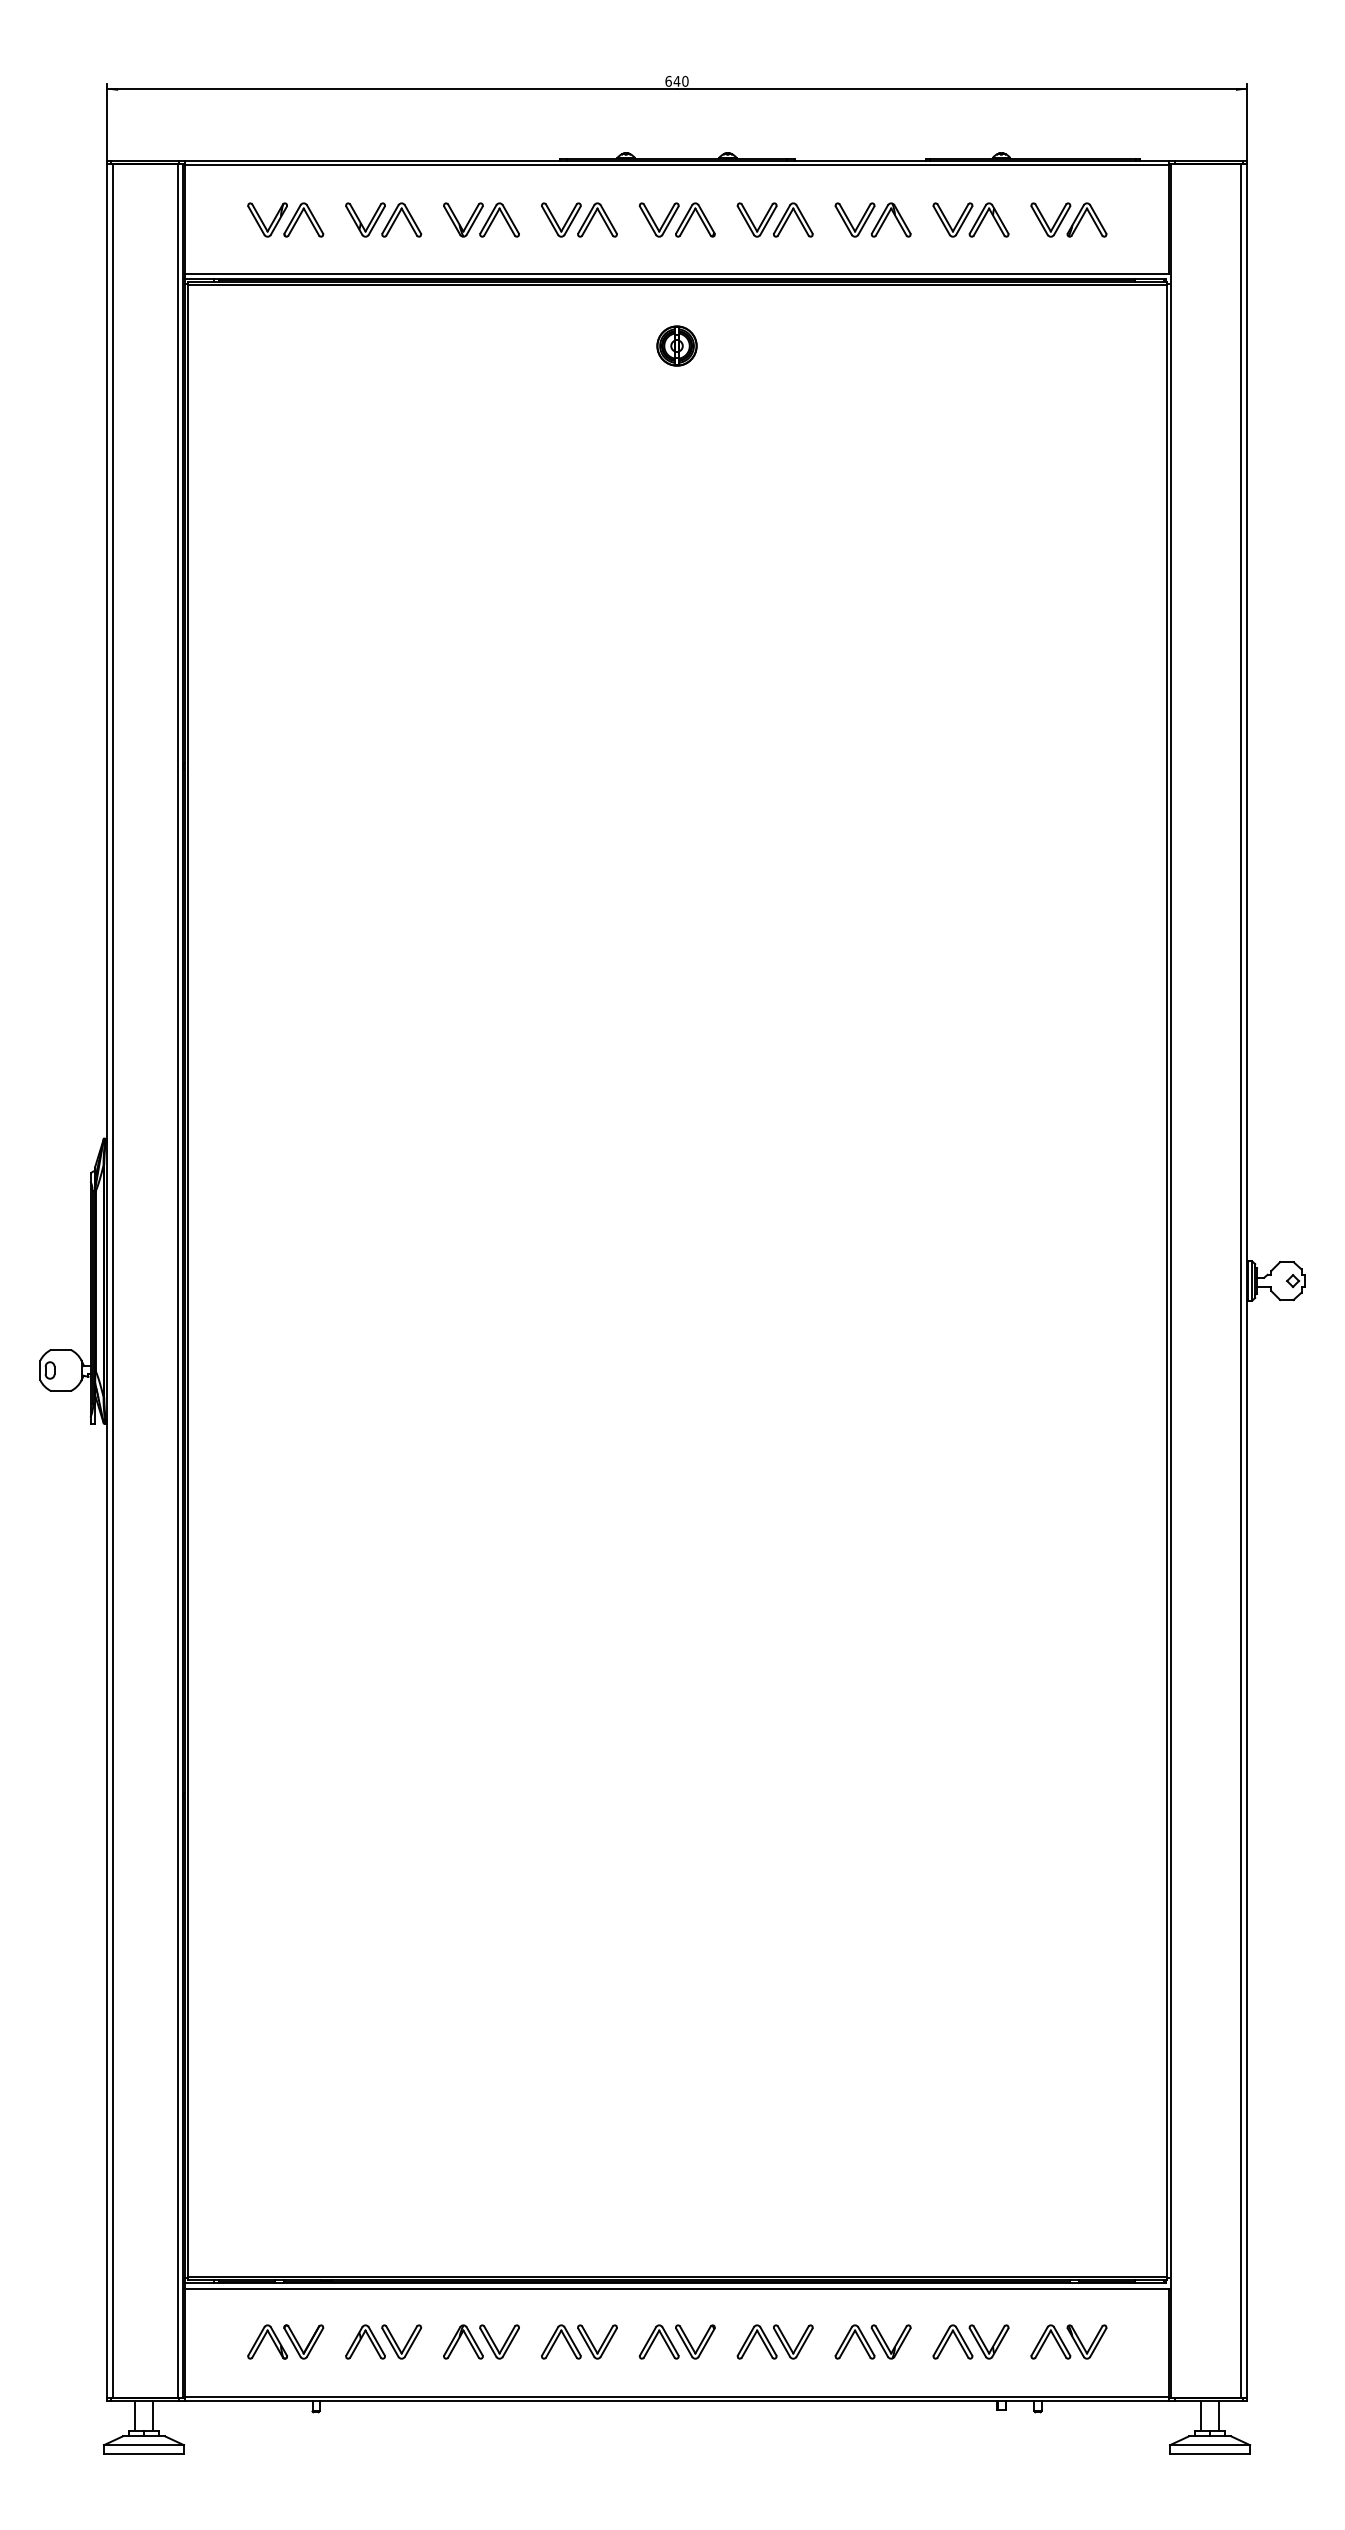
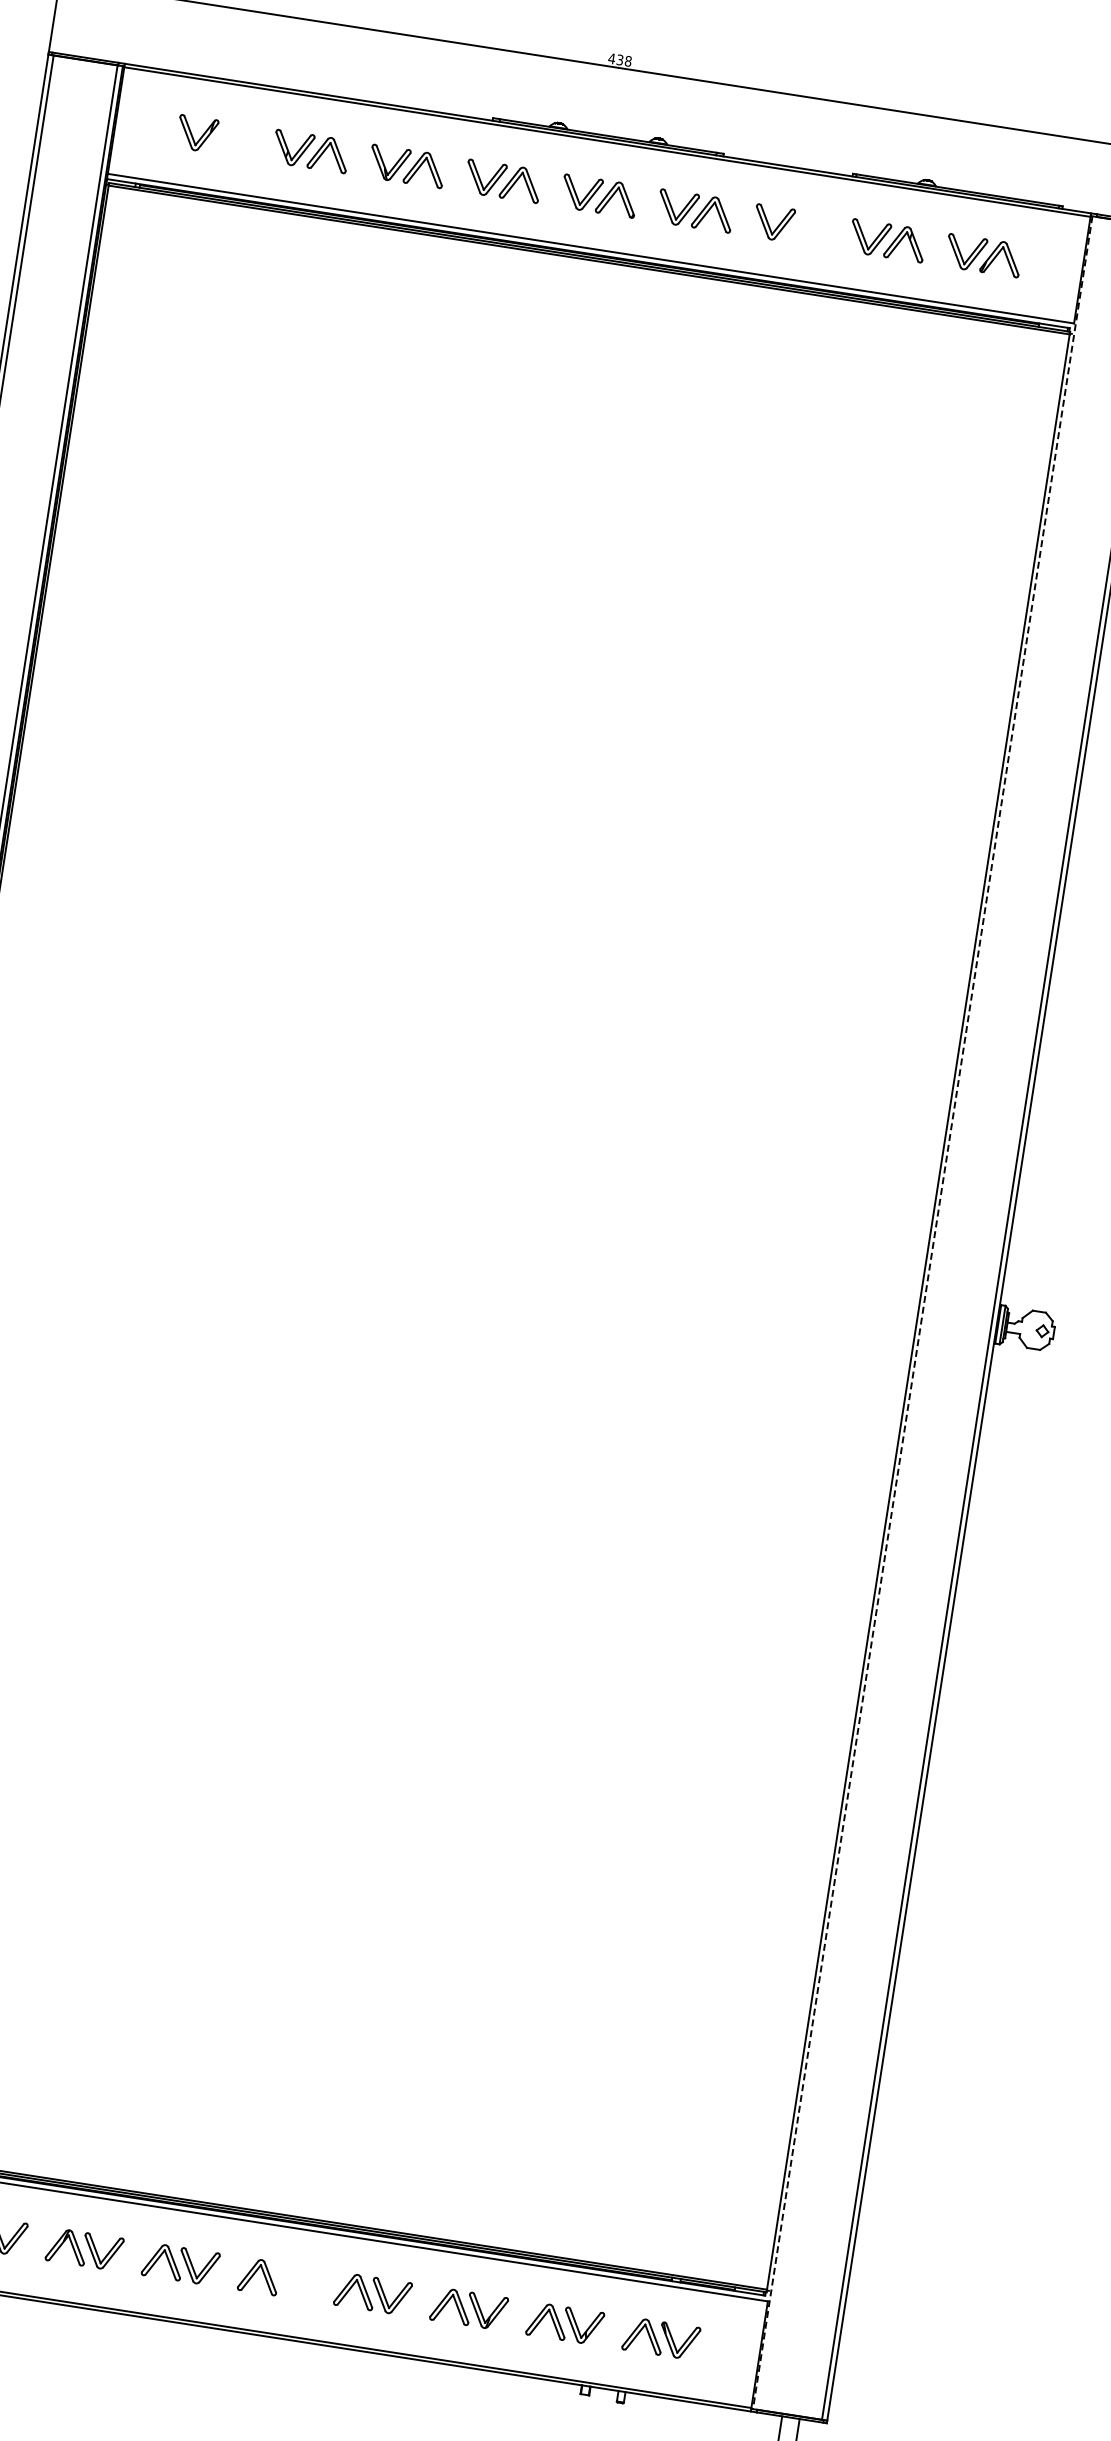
text: (676, 80) -> (619, 59), 640 -> 438
part: (303, 219) -> (232, 138), removed
part: (890, 219) -> (808, 228), removed
part: (676, 345) -> (579, 319), removed
line: (1171, 1281) -> (923, 1313), solid -> dashed
part: (695, 2341) -> (294, 2281), removed

